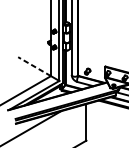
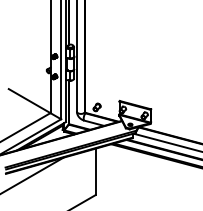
line: (34, 66) -> (29, 100), dashed -> solid

